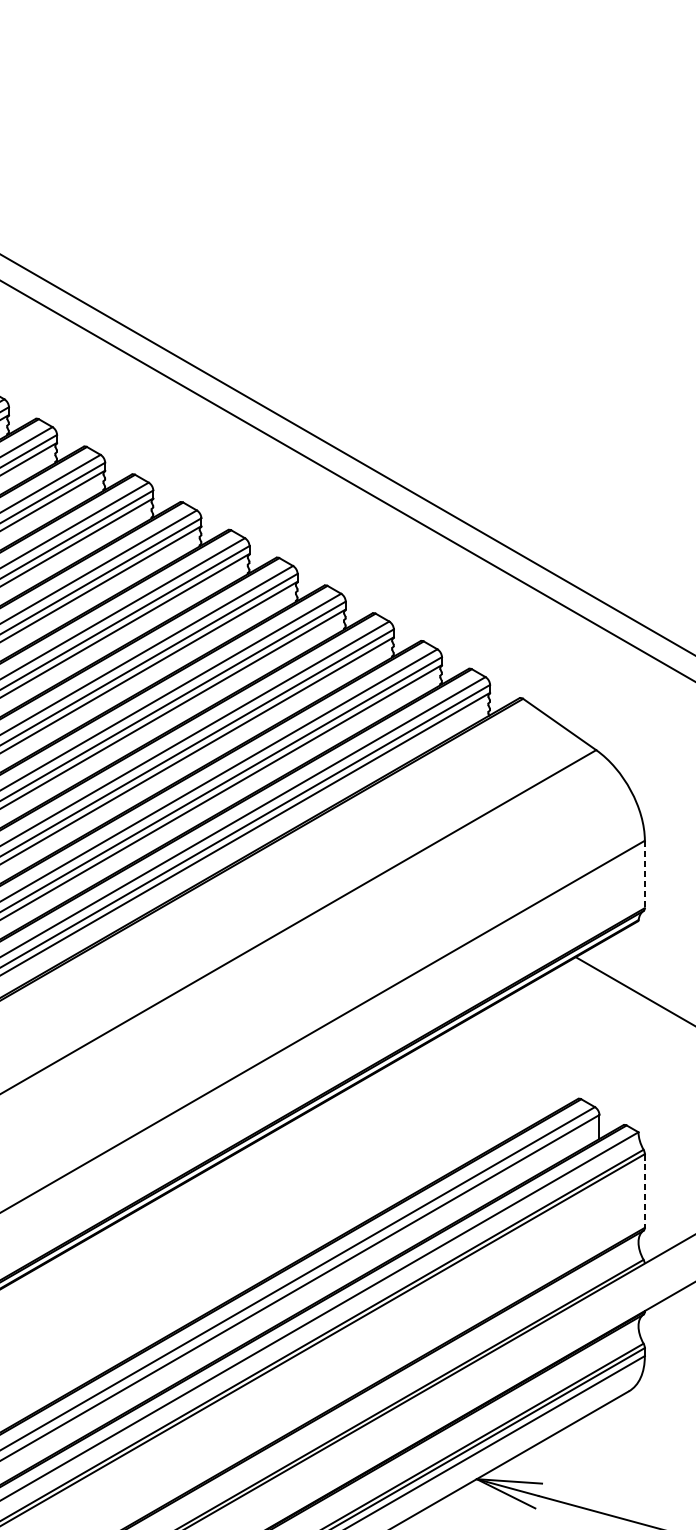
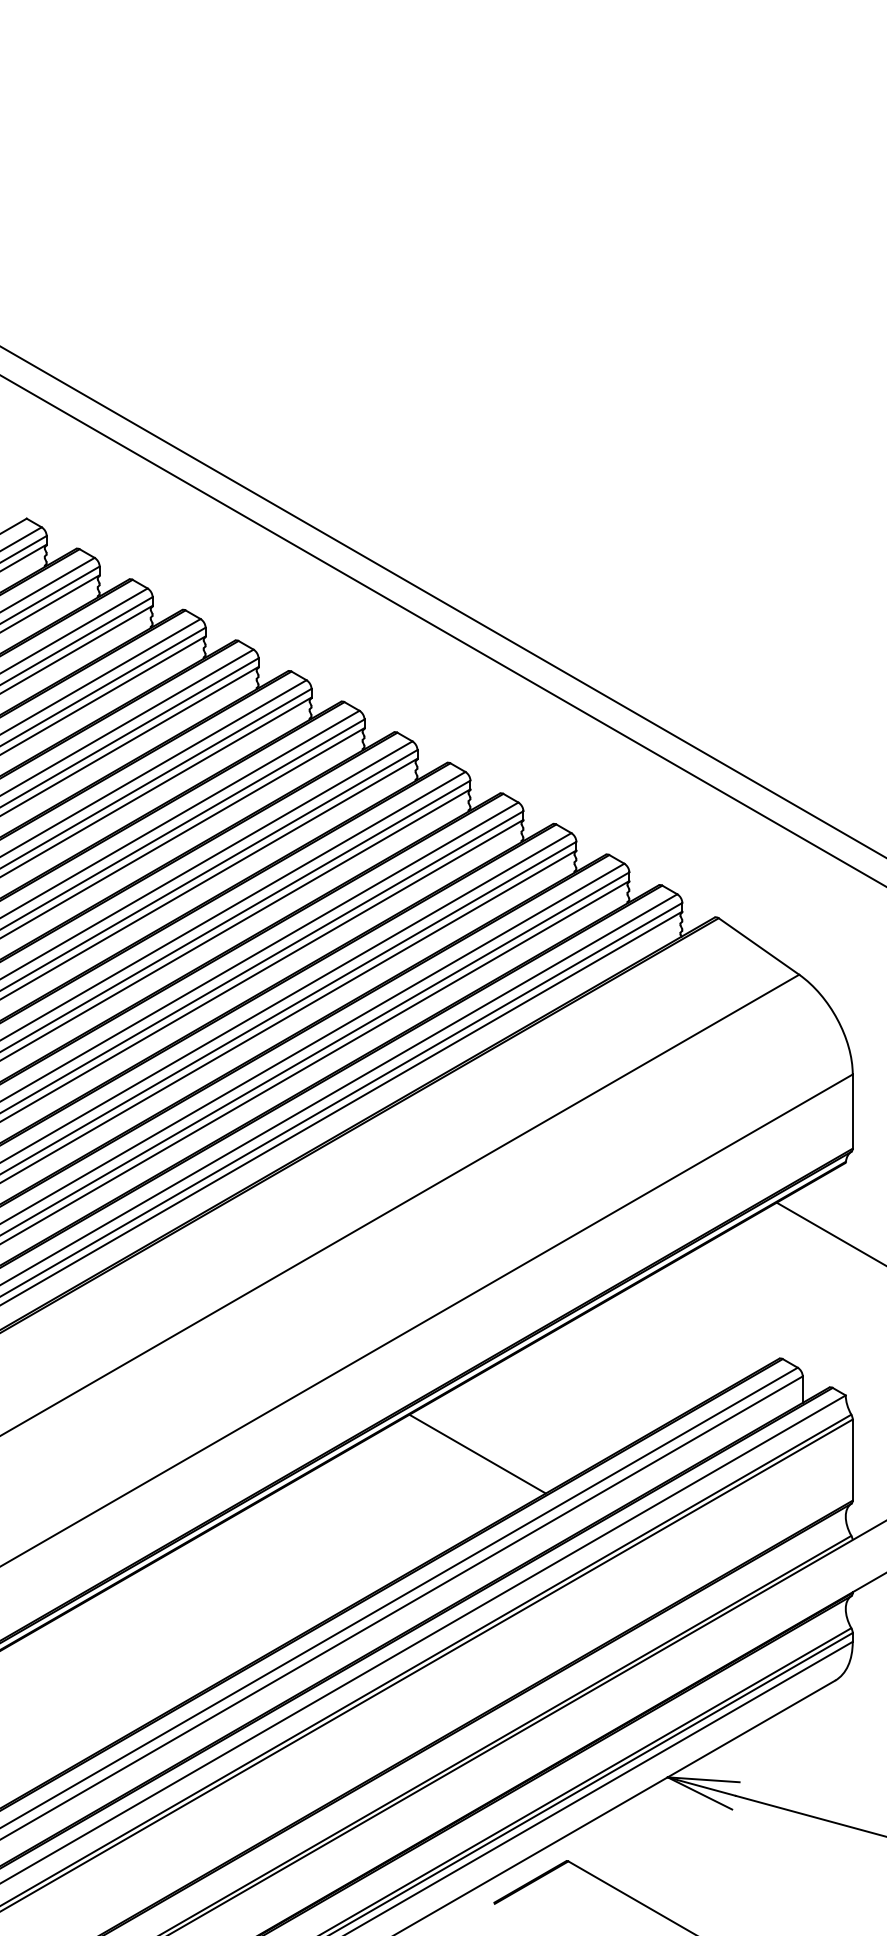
line: (644, 875) -> (852, 1112), dashed -> solid
line: (304, 1185) -> (477, 1453), added
line: (644, 1191) -> (852, 1460), dashed -> solid

